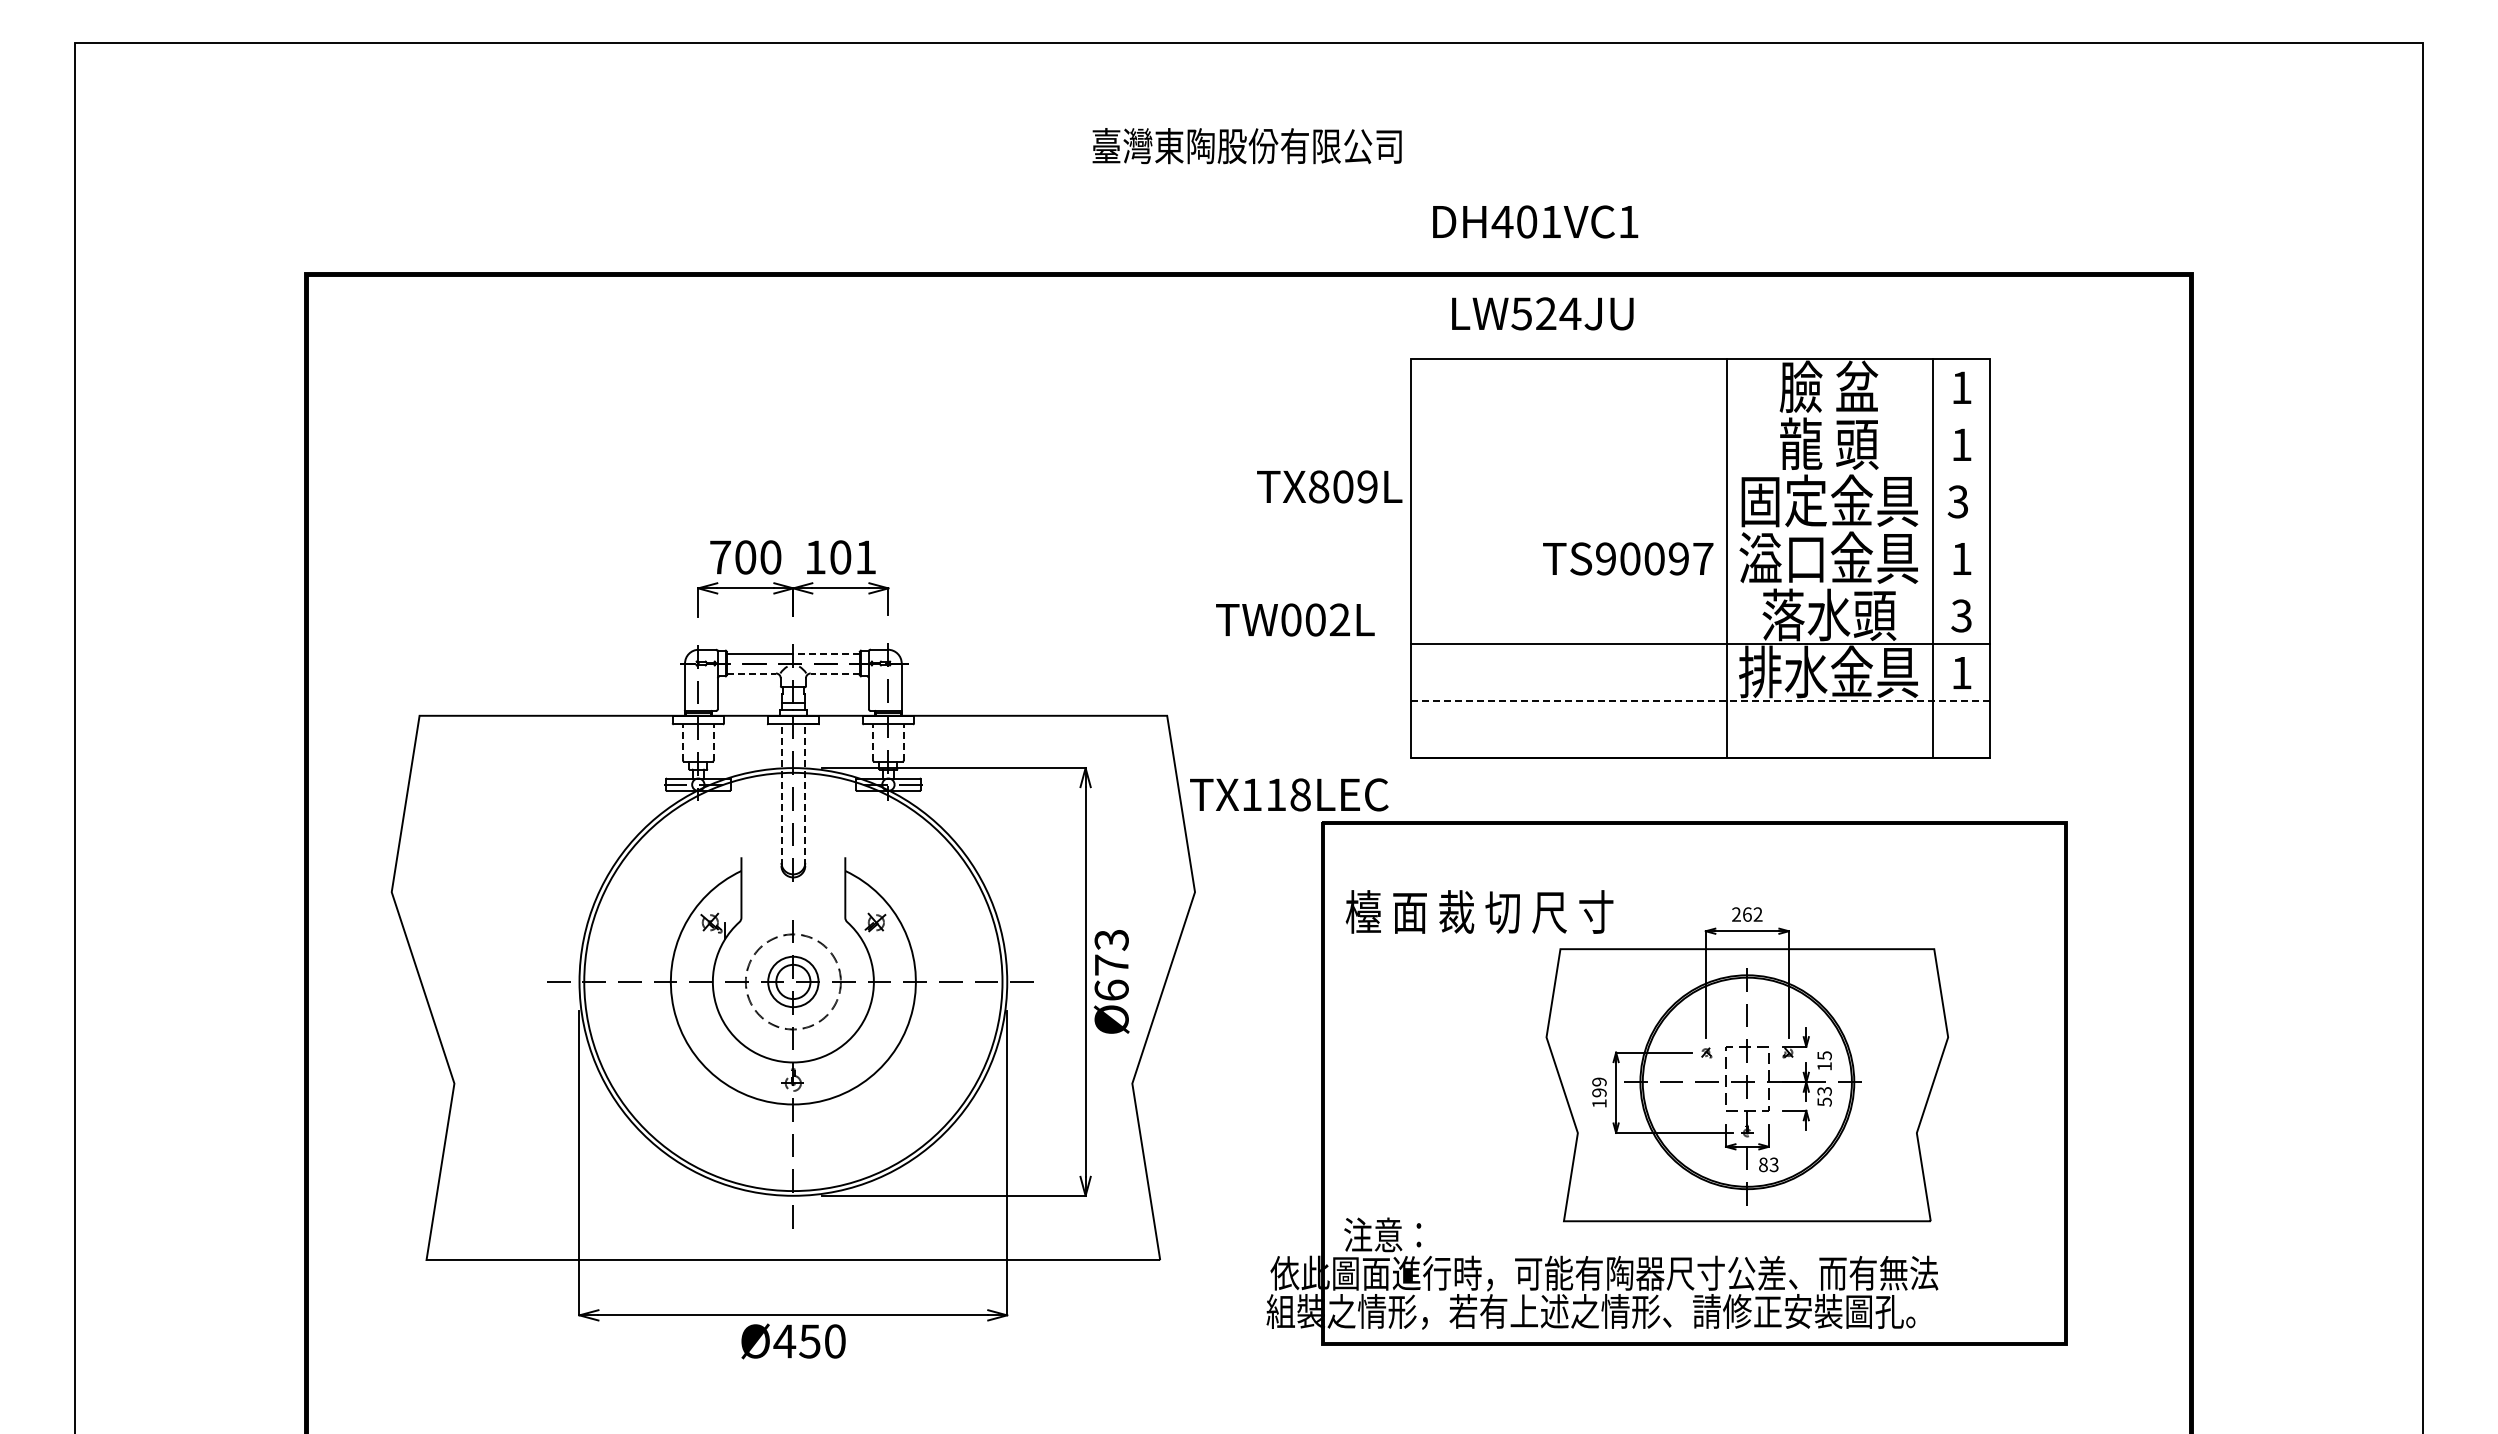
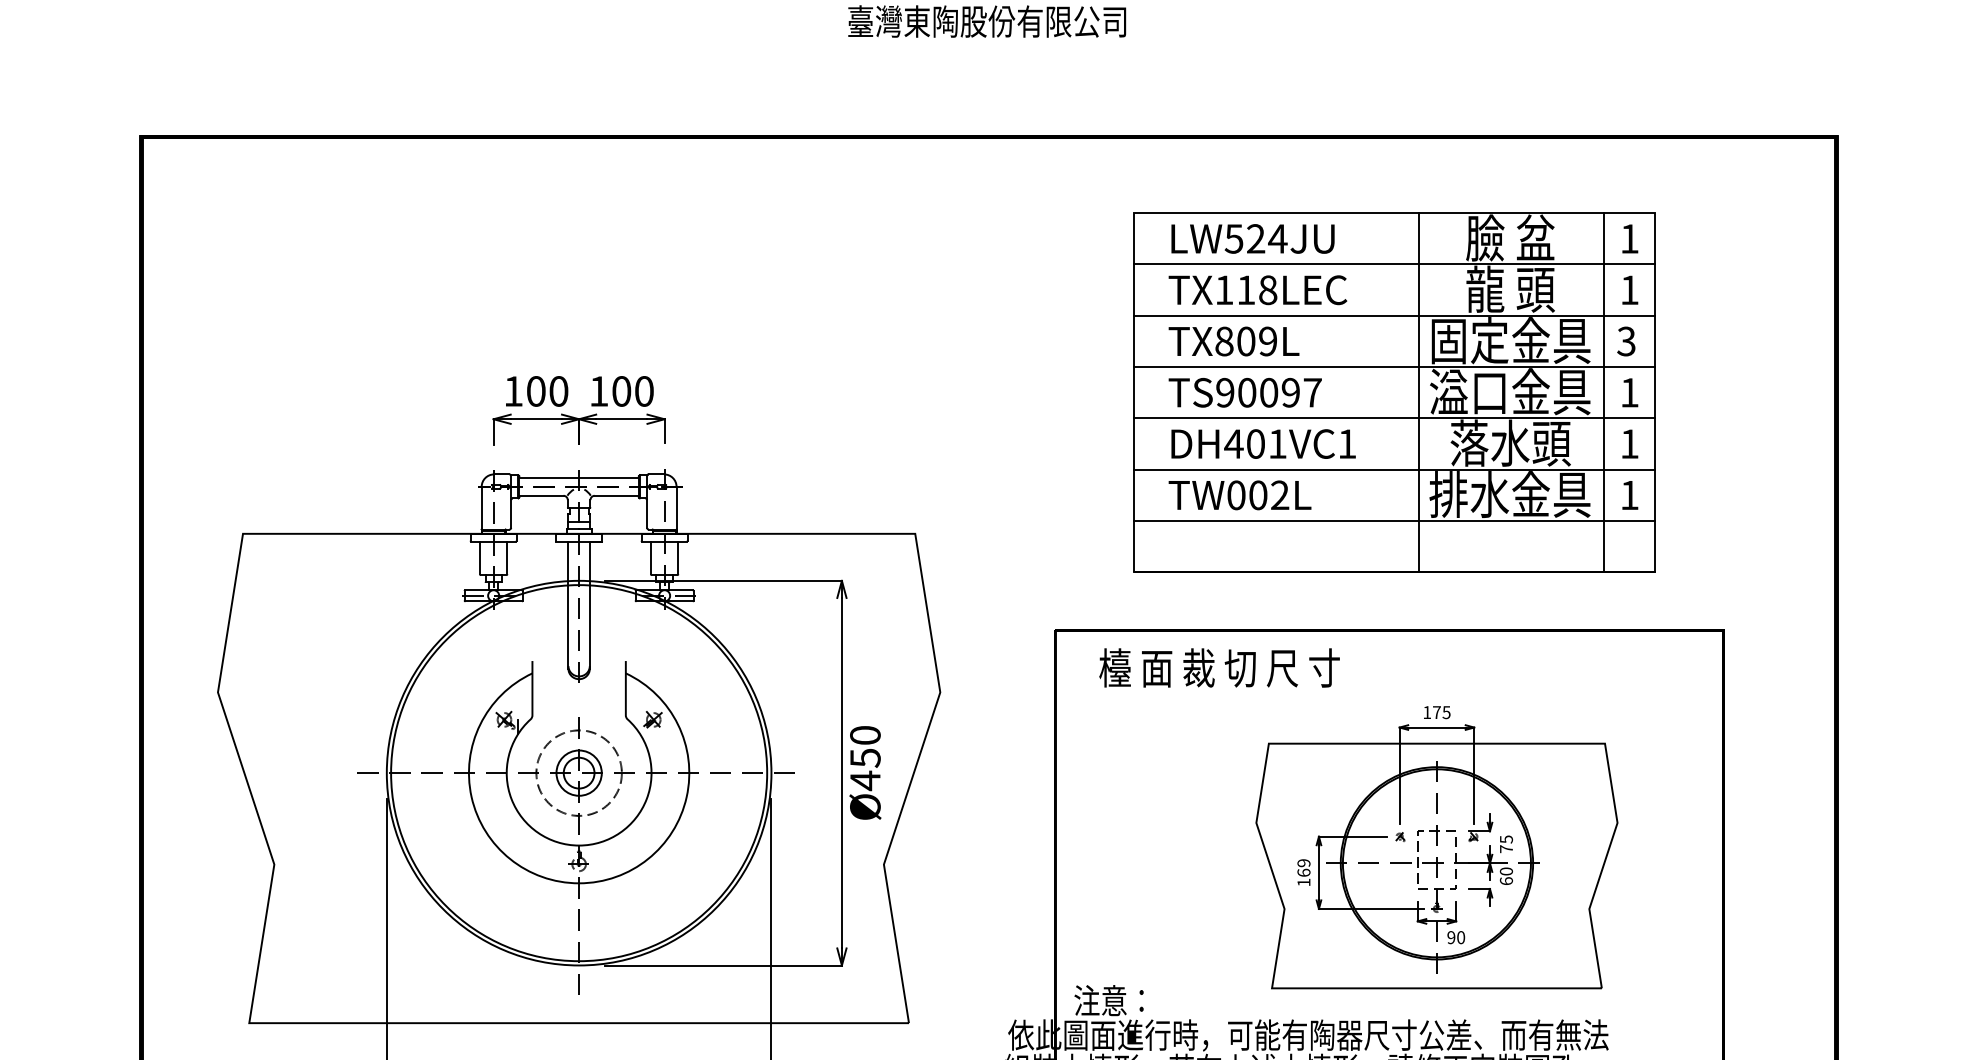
text: (1535, 221) -> (1263, 443), moved
text: (1542, 313) -> (1252, 238), moved
line: (1699, 416) -> (1393, 264), added
line: (1699, 473) -> (1393, 315), added
text: (1329, 486) -> (1233, 341), moved
line: (1699, 530) -> (1393, 367), added
text: (720, 557) -> (513, 391), 700 -> 100
text: (865, 557) -> (643, 391), 101 -> 100
text: (1628, 558) -> (1245, 392), moved
line: (1699, 587) -> (1393, 418), added
text: (1961, 615) -> (1629, 443), 3 -> 1
text: (1295, 619) -> (1240, 494), moved
line: (826, 653) -> (608, 477), dashed -> solid
line: (751, 673) -> (541, 495), dashed -> solid
line: (835, 673) -> (617, 495), dashed -> solid
line: (1700, 701) -> (1394, 520), dashed -> solid
line: (683, 742) -> (480, 557), dashed -> solid
line: (713, 742) -> (507, 557), dashed -> solid
line: (873, 742) -> (651, 557), dashed -> solid
line: (903, 742) -> (678, 557), dashed -> solid
text: (1289, 794) -> (1258, 289), moved
line: (781, 795) -> (568, 605), dashed -> solid
line: (805, 795) -> (590, 605), dashed -> solid
text: (1479, 911) -> (1219, 667), moved
text: (1747, 914) -> (1437, 712), 262 -> 175
text: (1111, 965) -> (865, 758), Ø673 -> Ø450
text: (1824, 1066) -> (1506, 849), 15 -> 75
text: (1599, 1092) -> (1304, 872), 199 -> 169
text: (1824, 1096) -> (1506, 876), 53 -> 60
text: (1768, 1164) -> (1455, 937), 83 -> 90

